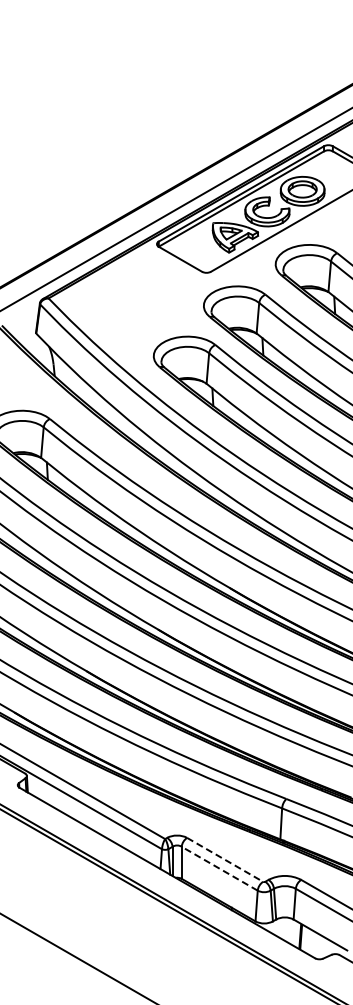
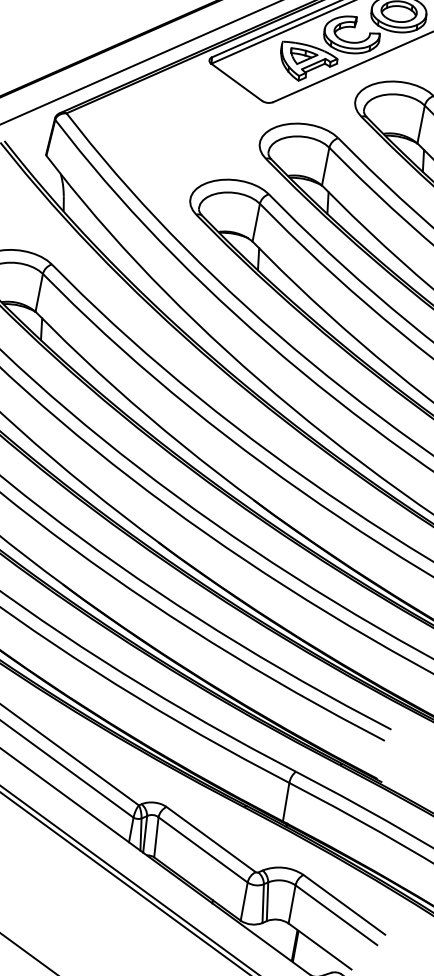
line: (225, 859) -> (211, 839), dashed -> solid
line: (219, 868) -> (202, 849), dashed -> solid

